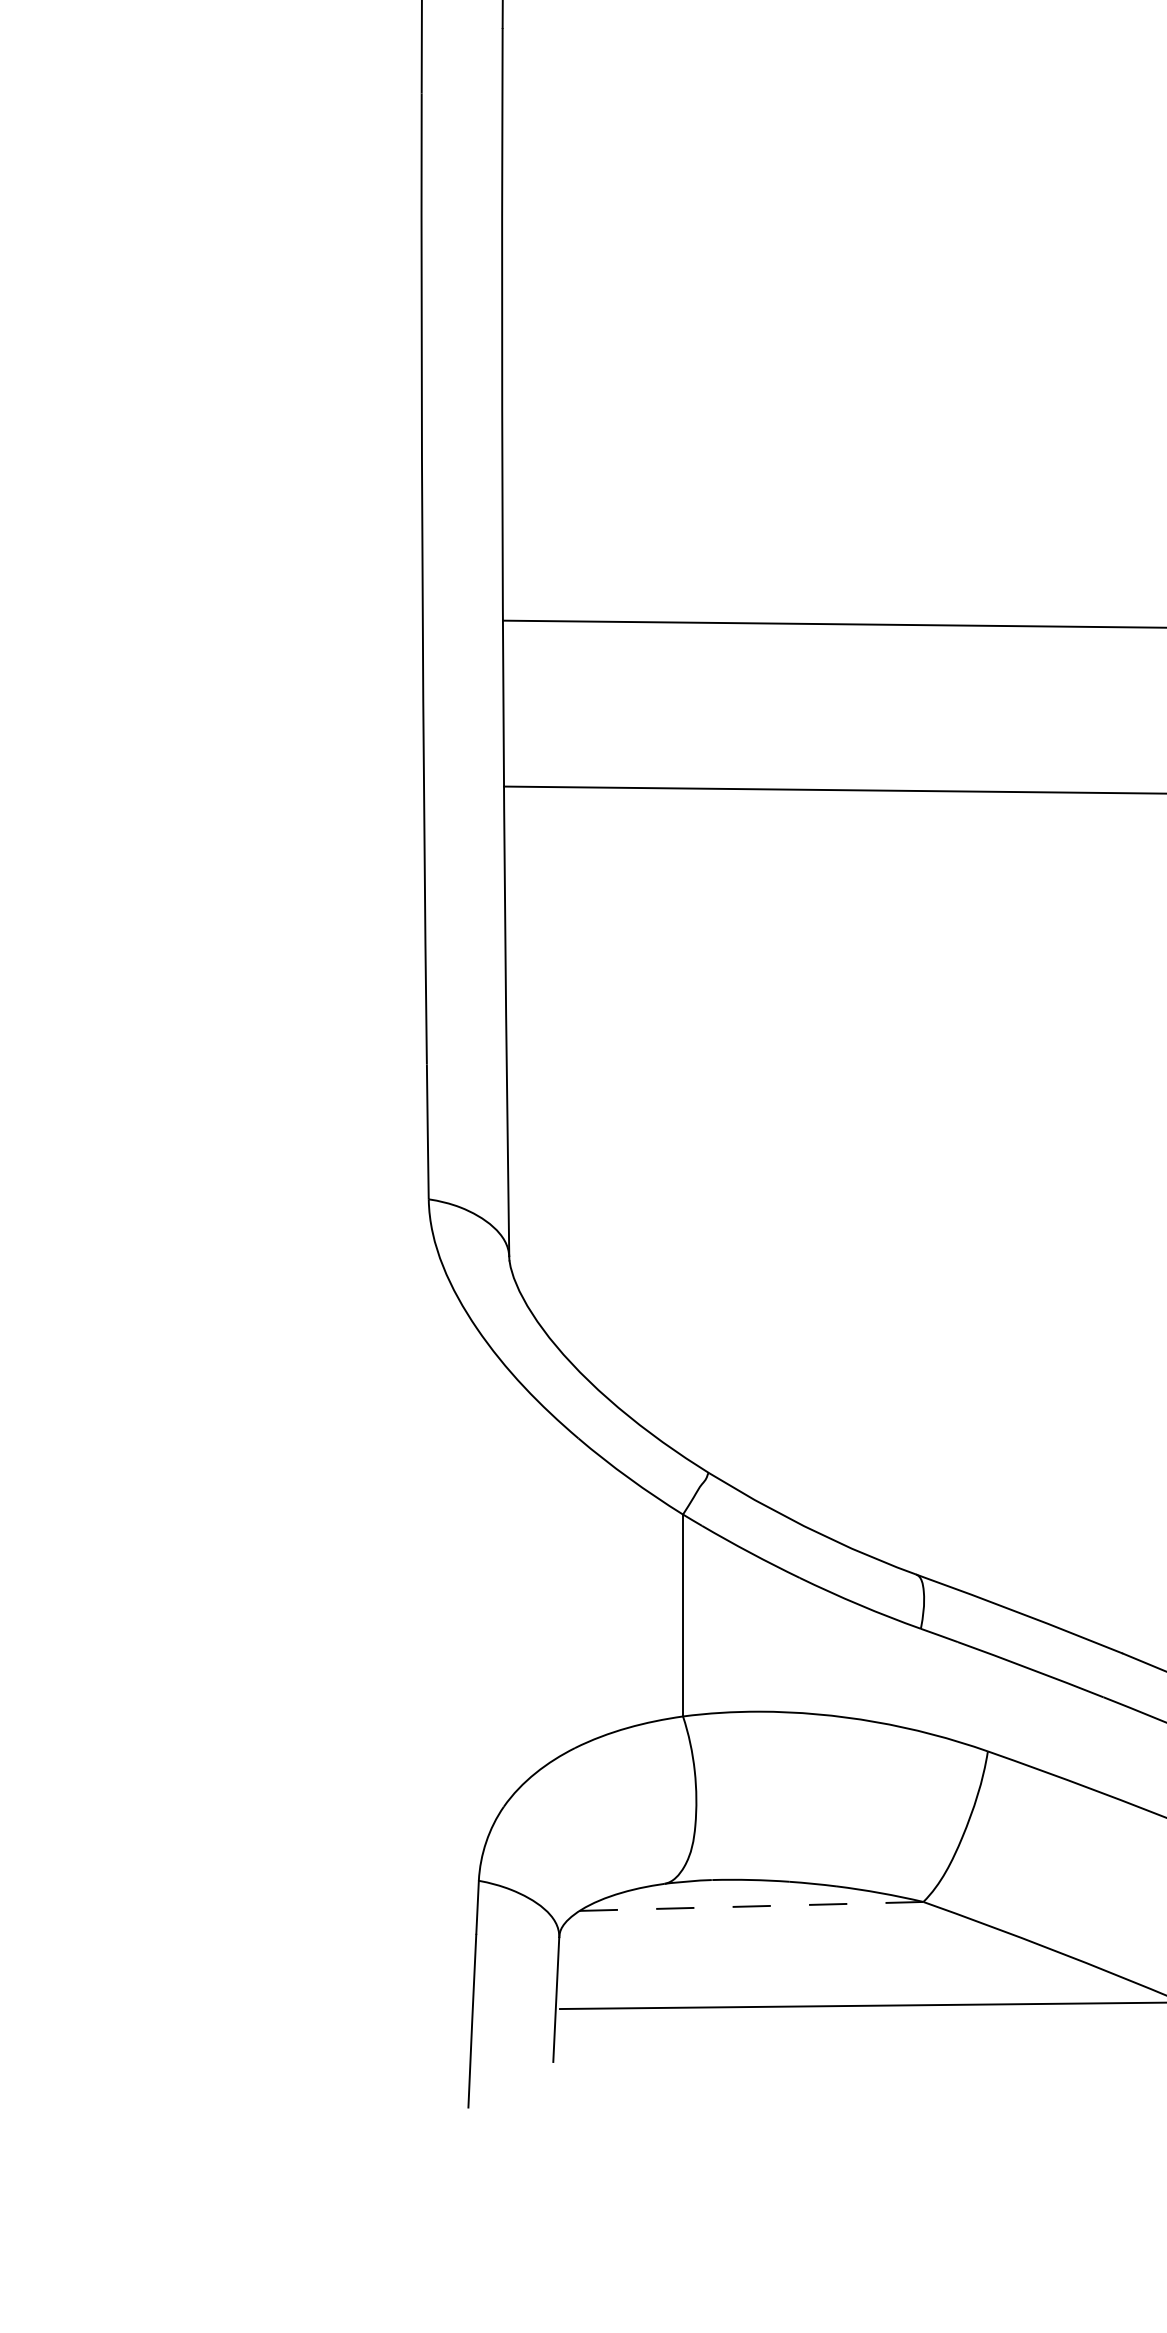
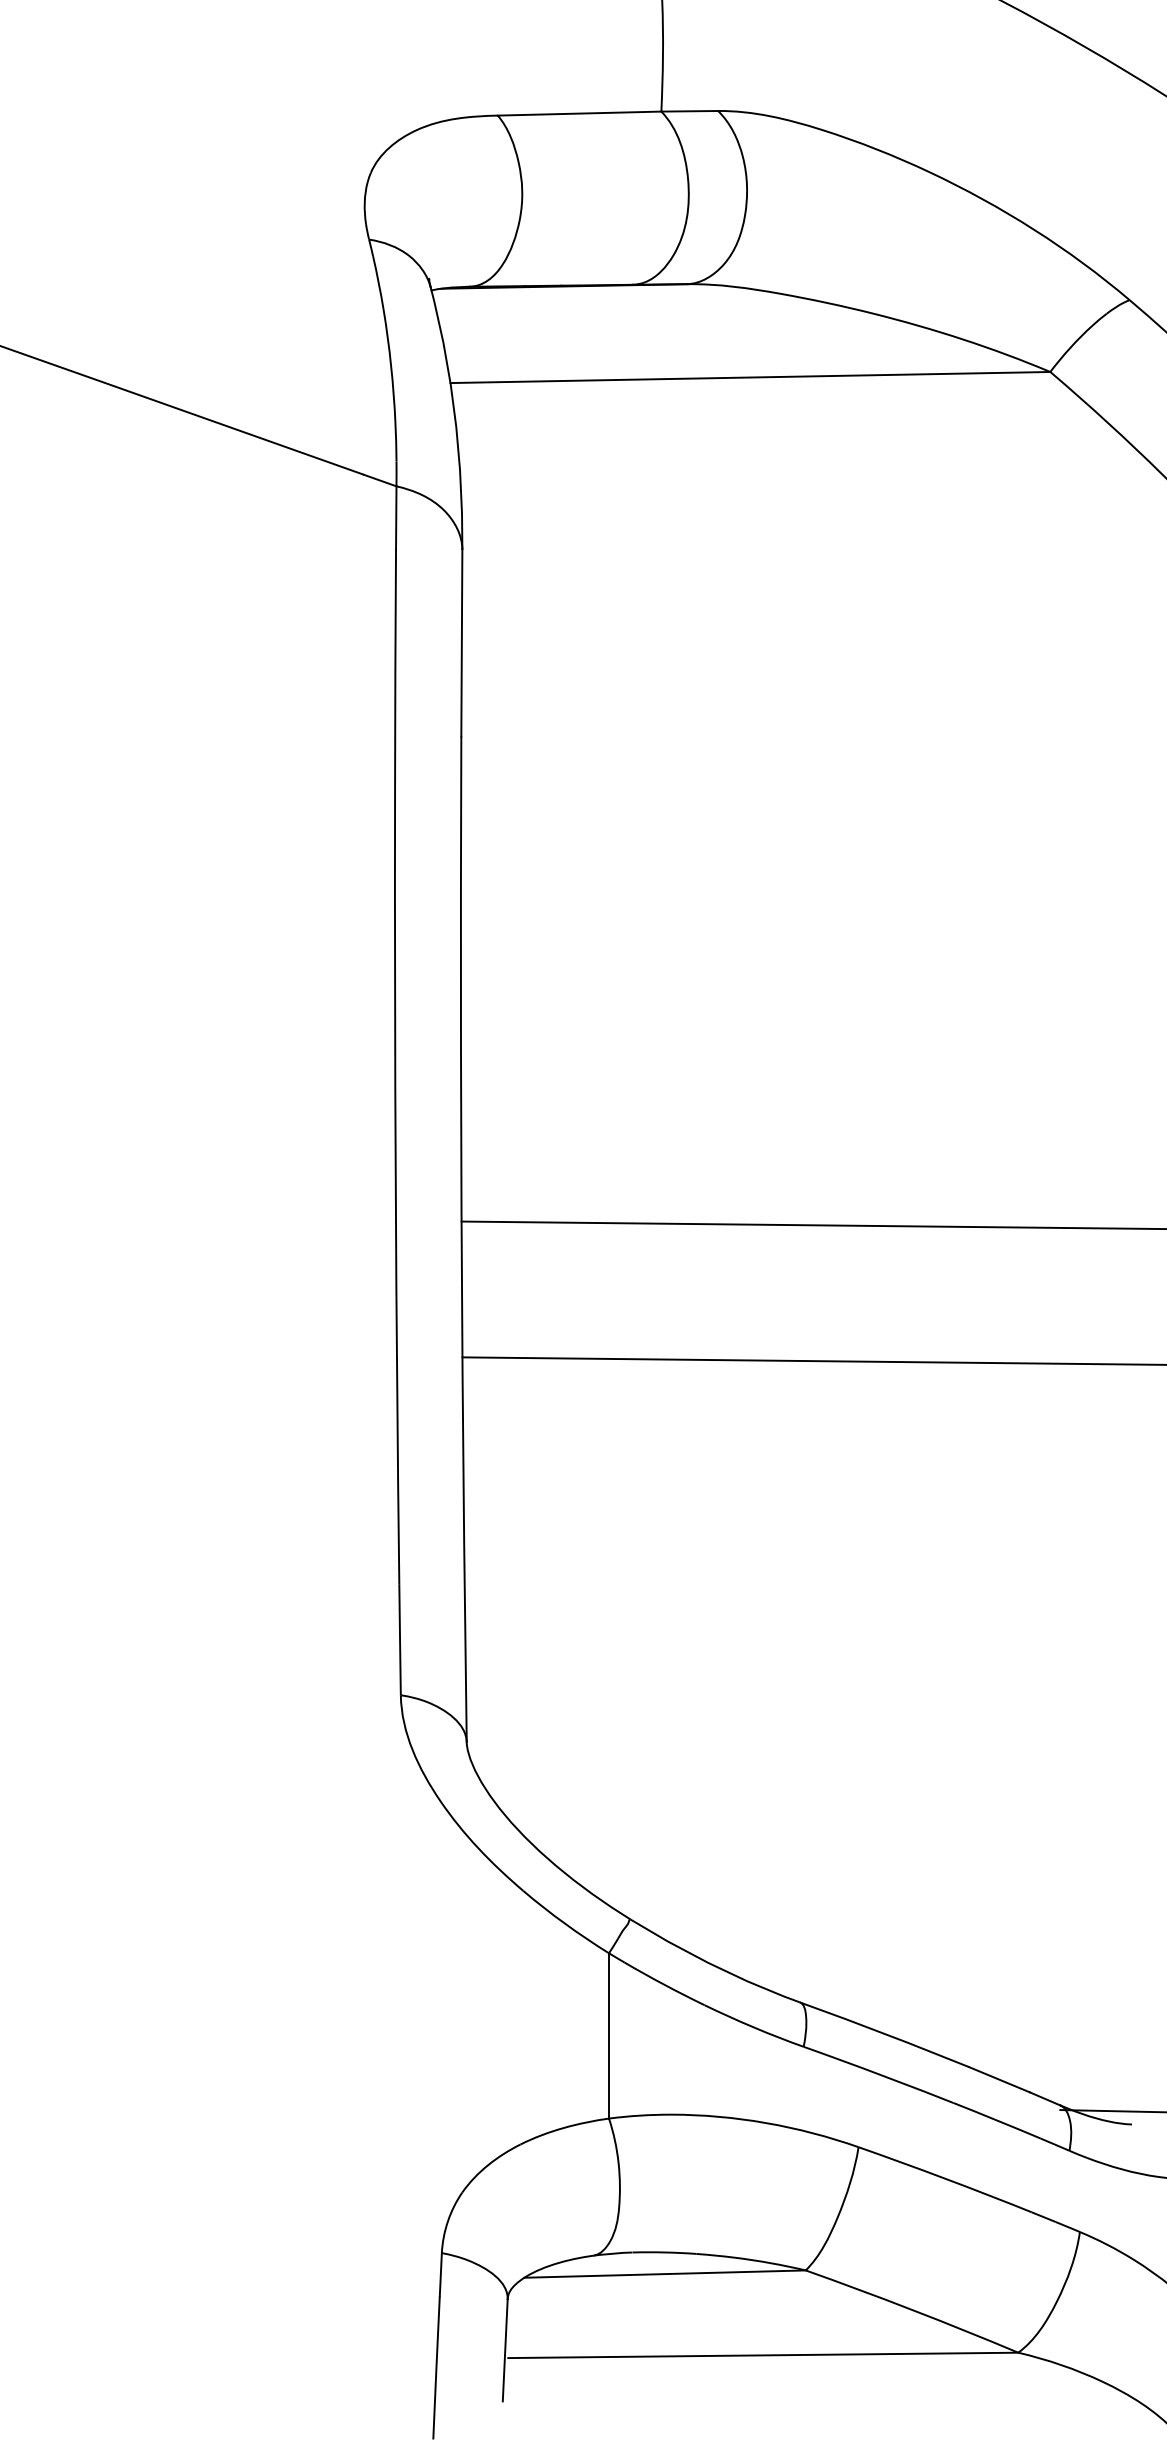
line: (752, 1906) -> (665, 2274), dashed -> solid

